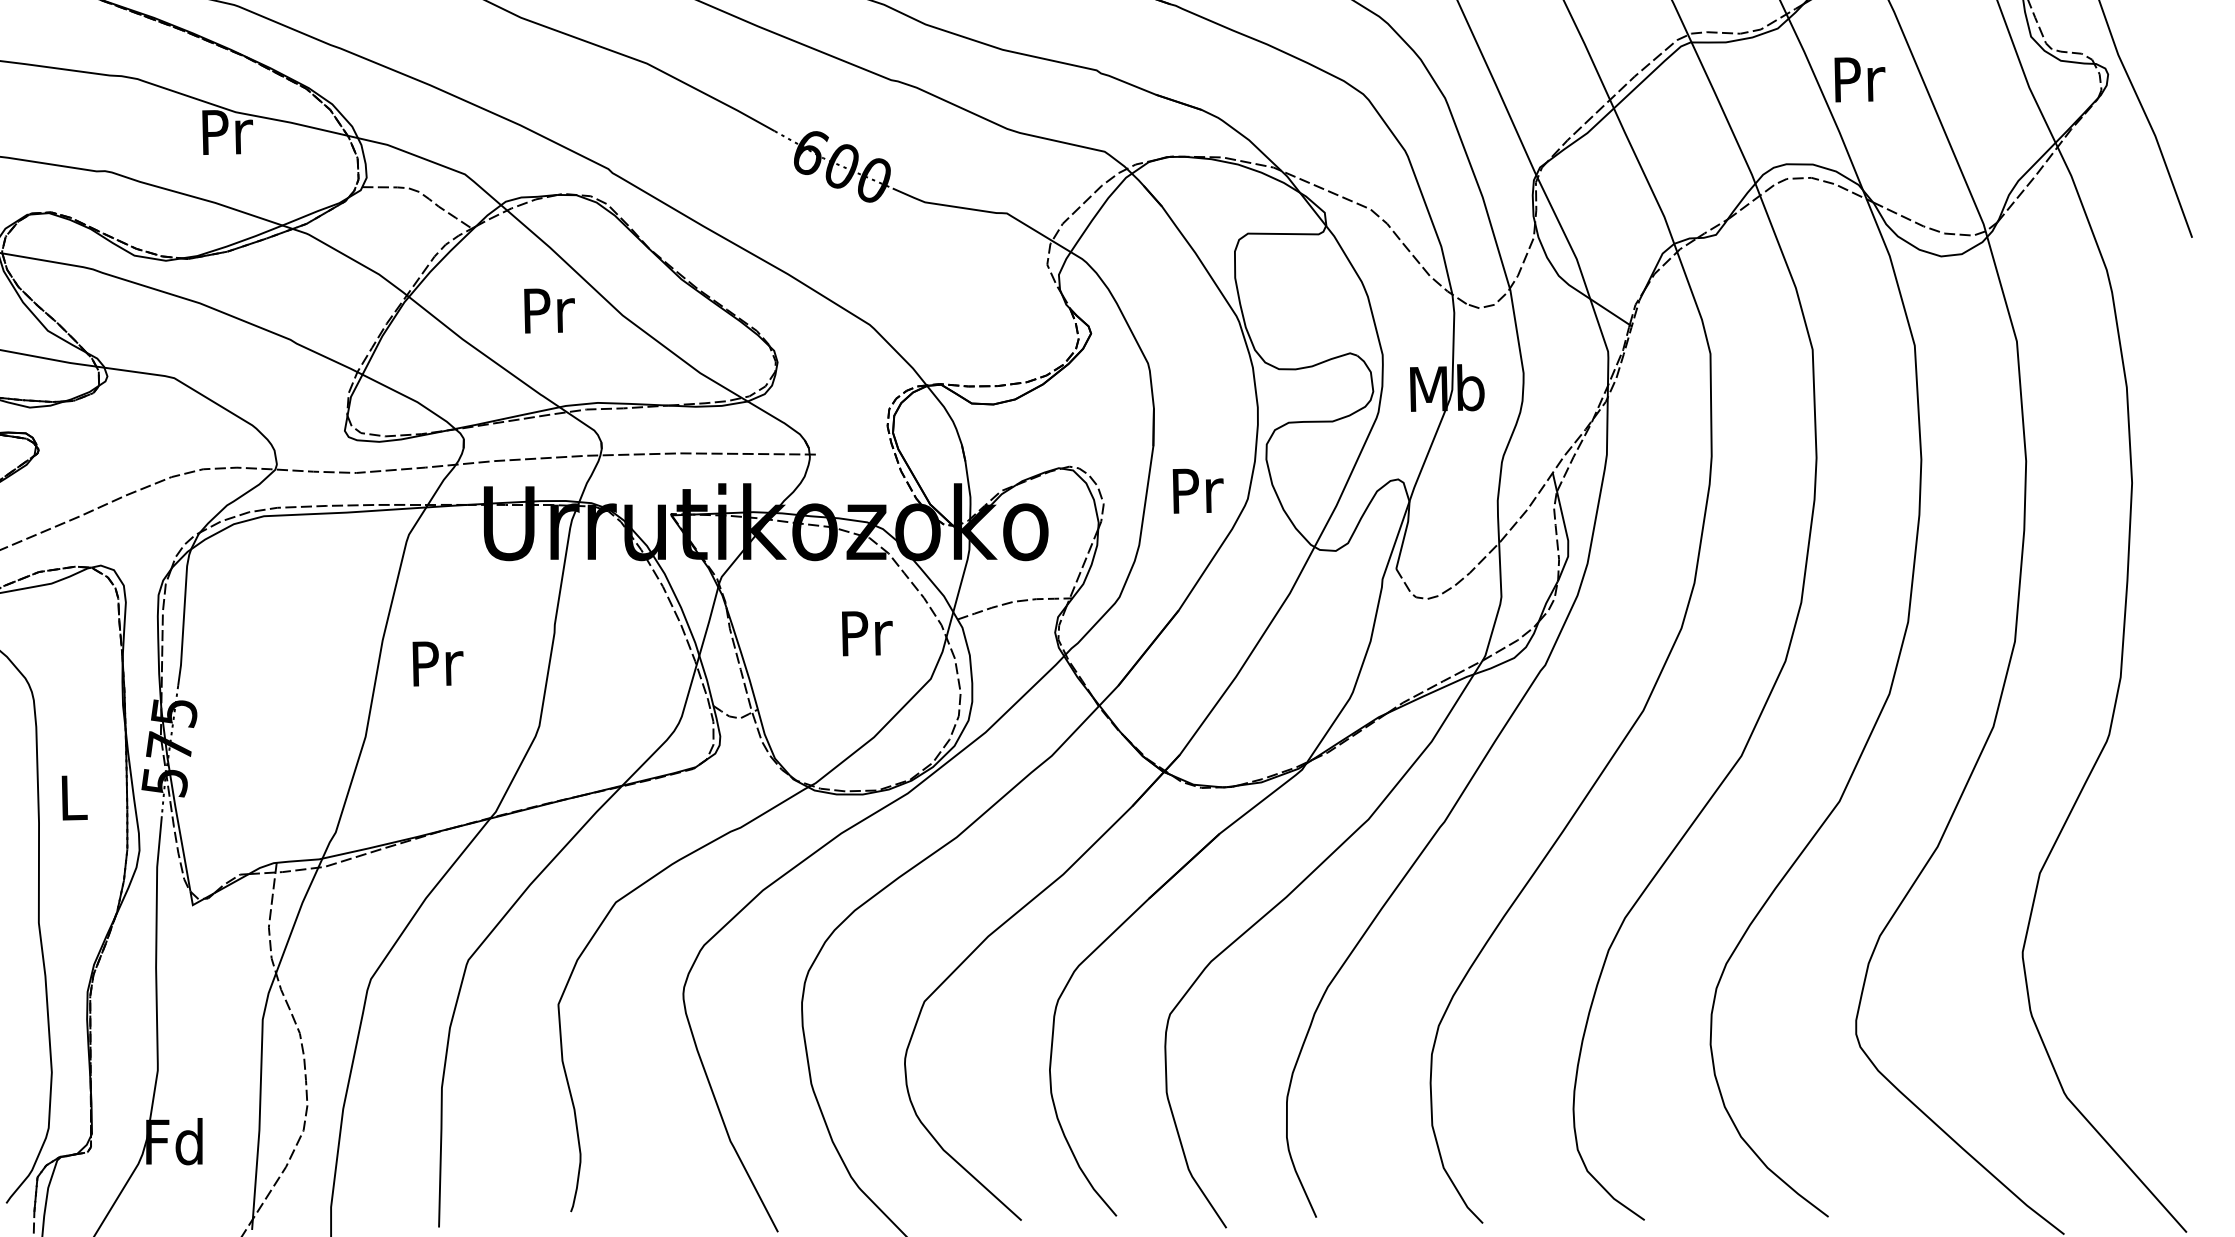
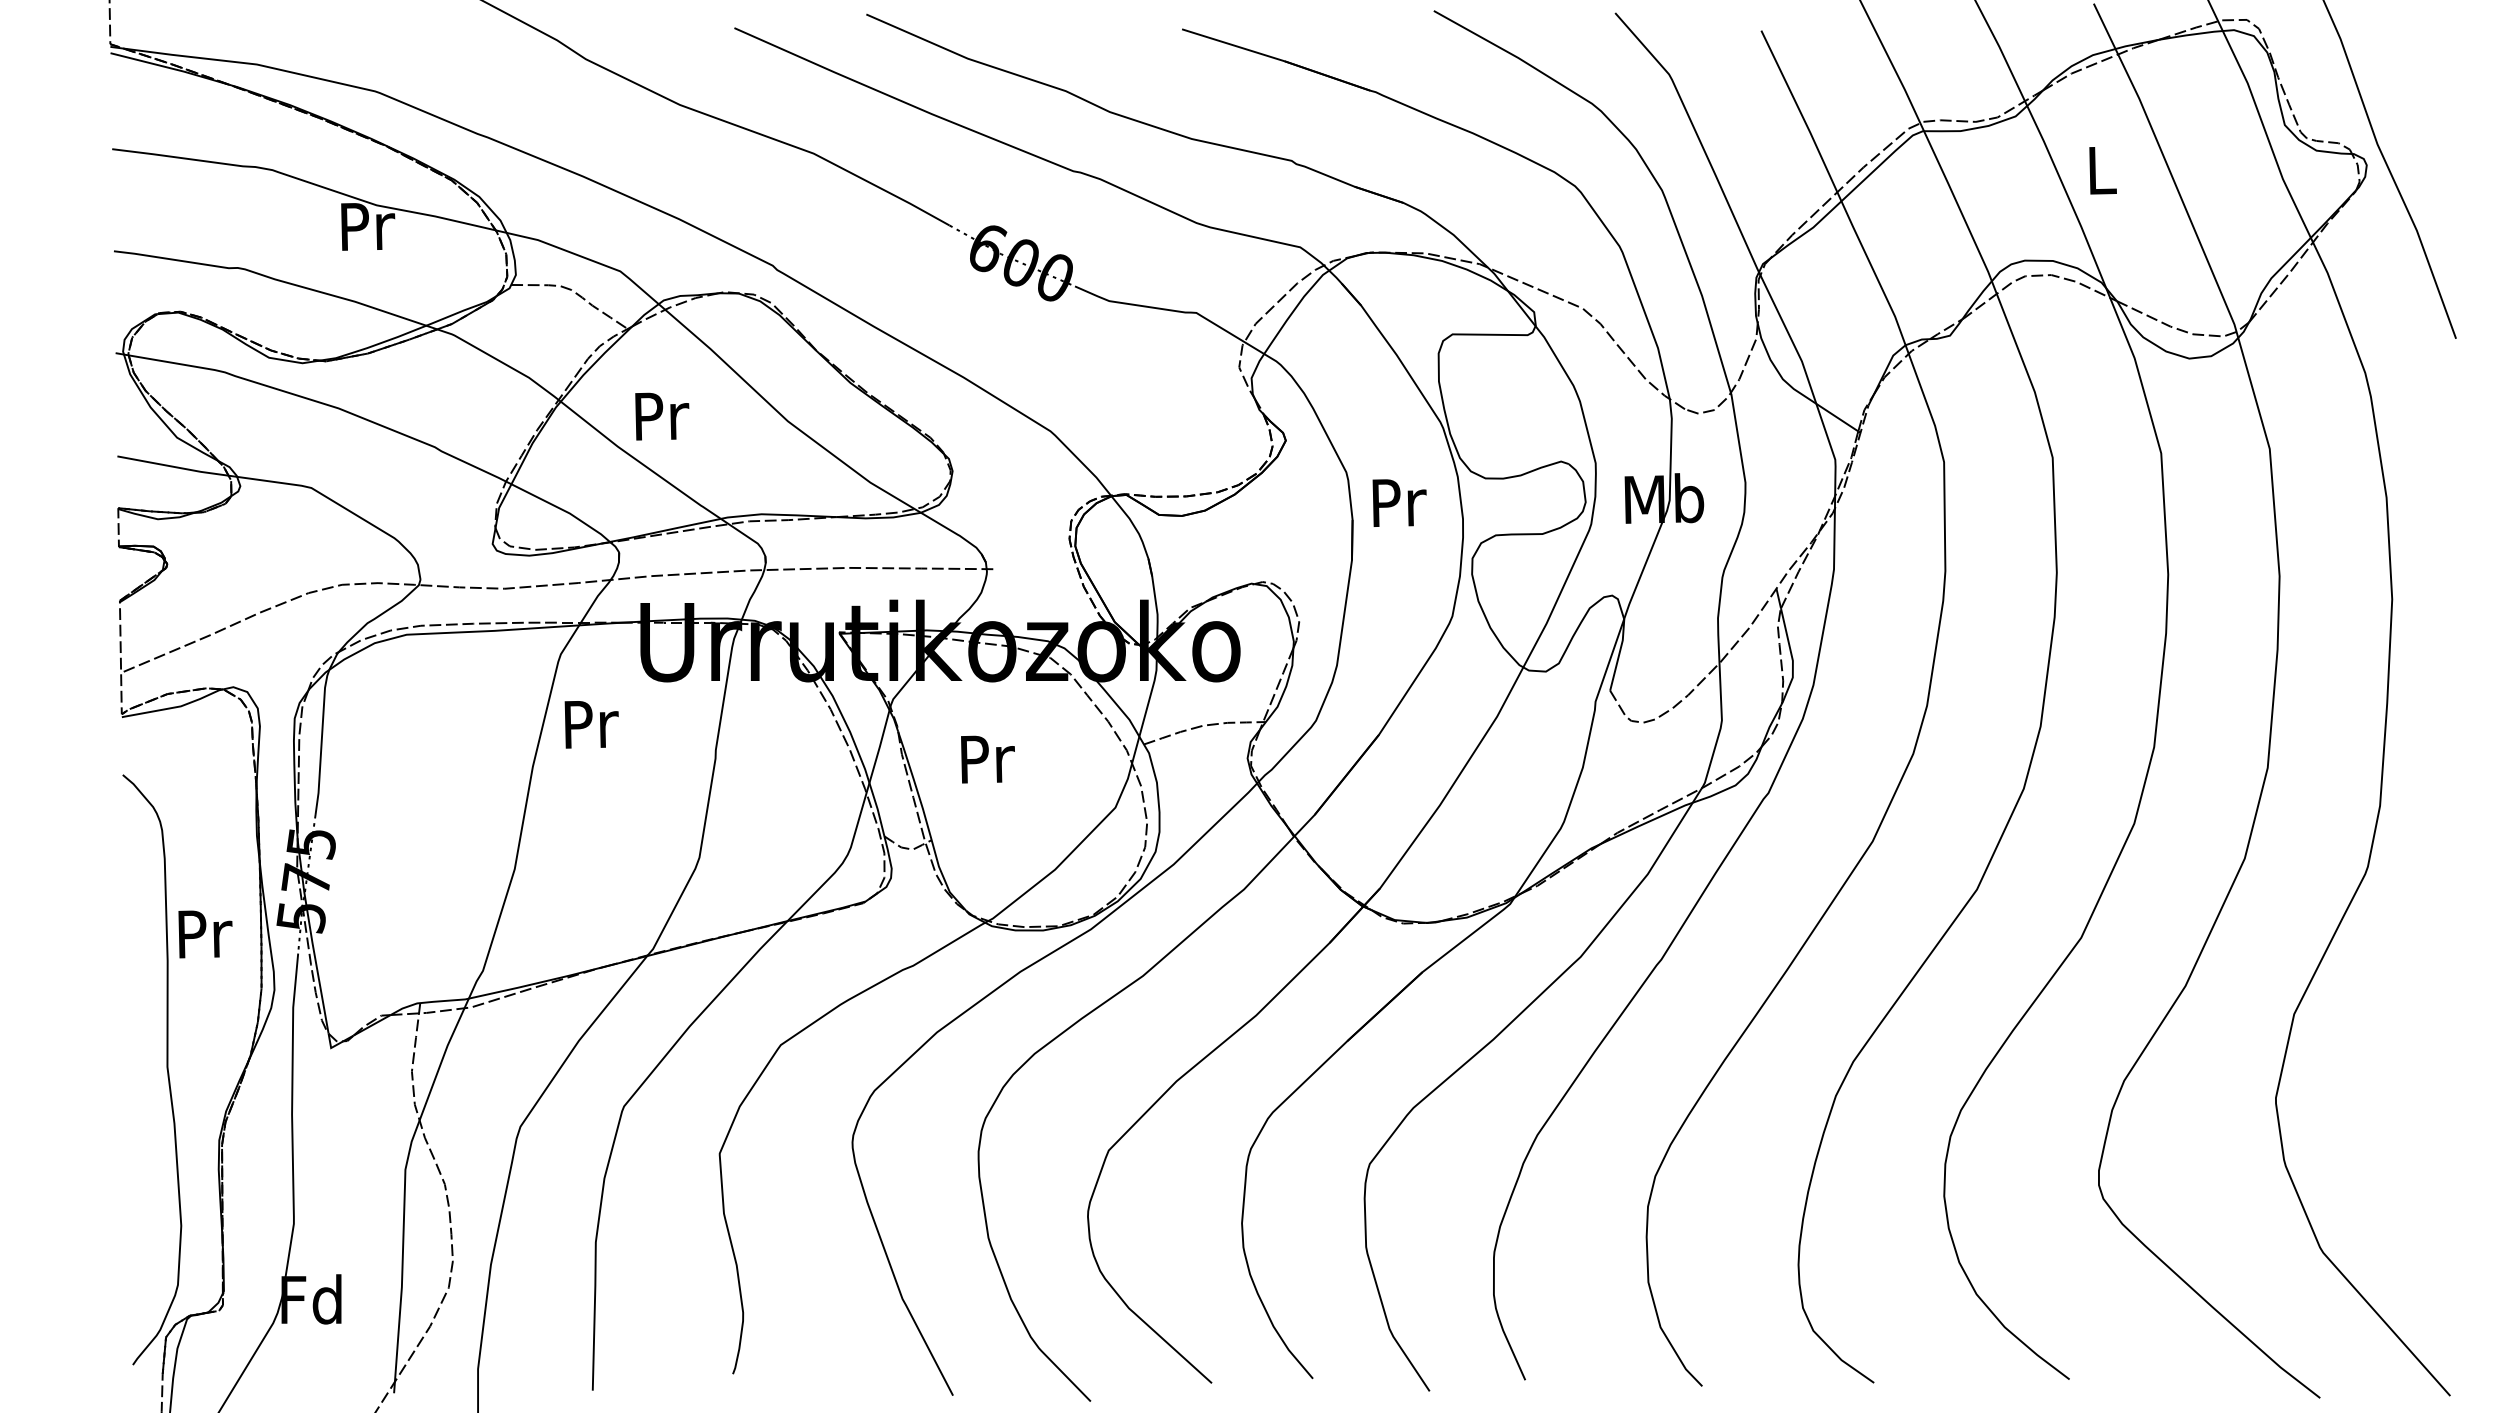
text: (1859, 79) -> (2102, 170), Pr -> L
text: (549, 310) -> (662, 416), moved
text: (1198, 490) -> (1399, 502), moved
text: (866, 633) -> (987, 759), moved
text: (437, 663) -> (591, 724), moved
text: (74, 798) -> (205, 934), L -> Pr

